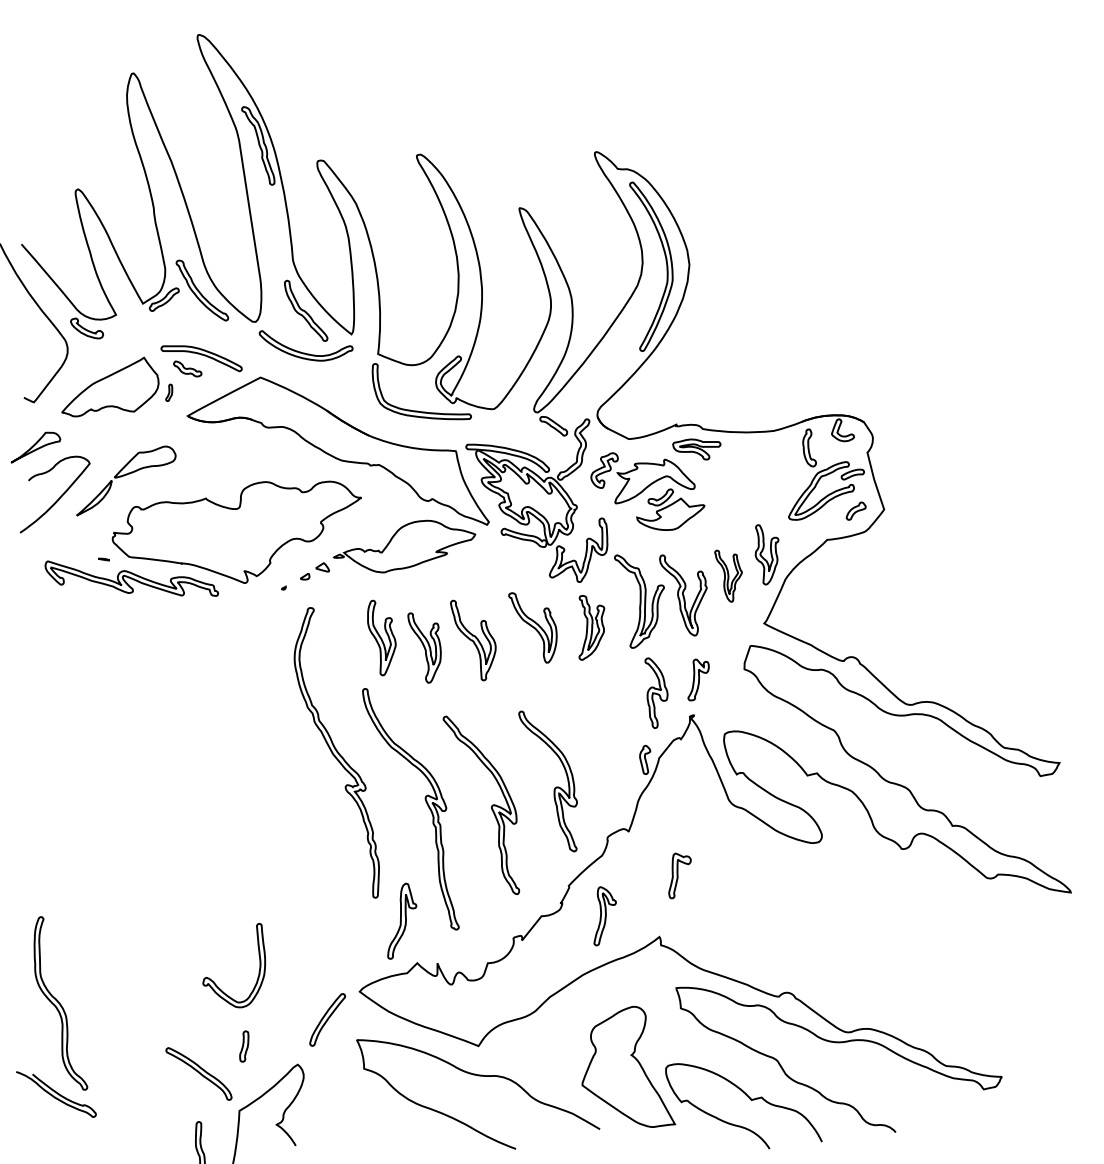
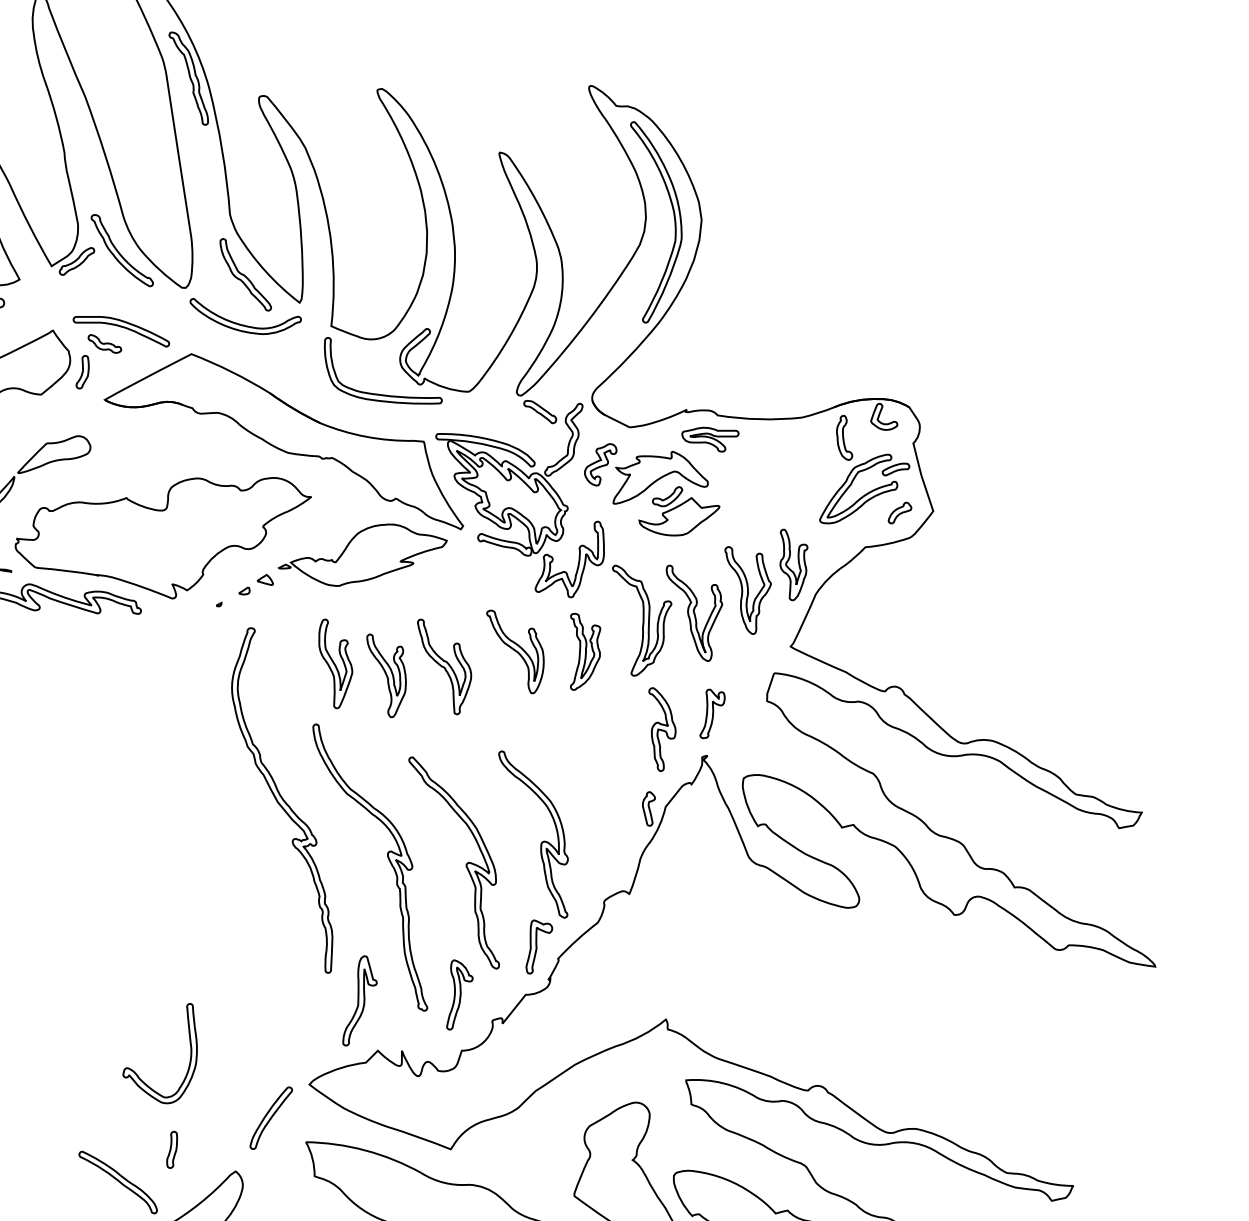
part: (169, 392) -> (83, 371), size x1.67
part: (728, 575) -> (748, 589), size x1.43
part: (679, 875) -> (538, 946), moved
part: (604, 916) -> (459, 995), moved

